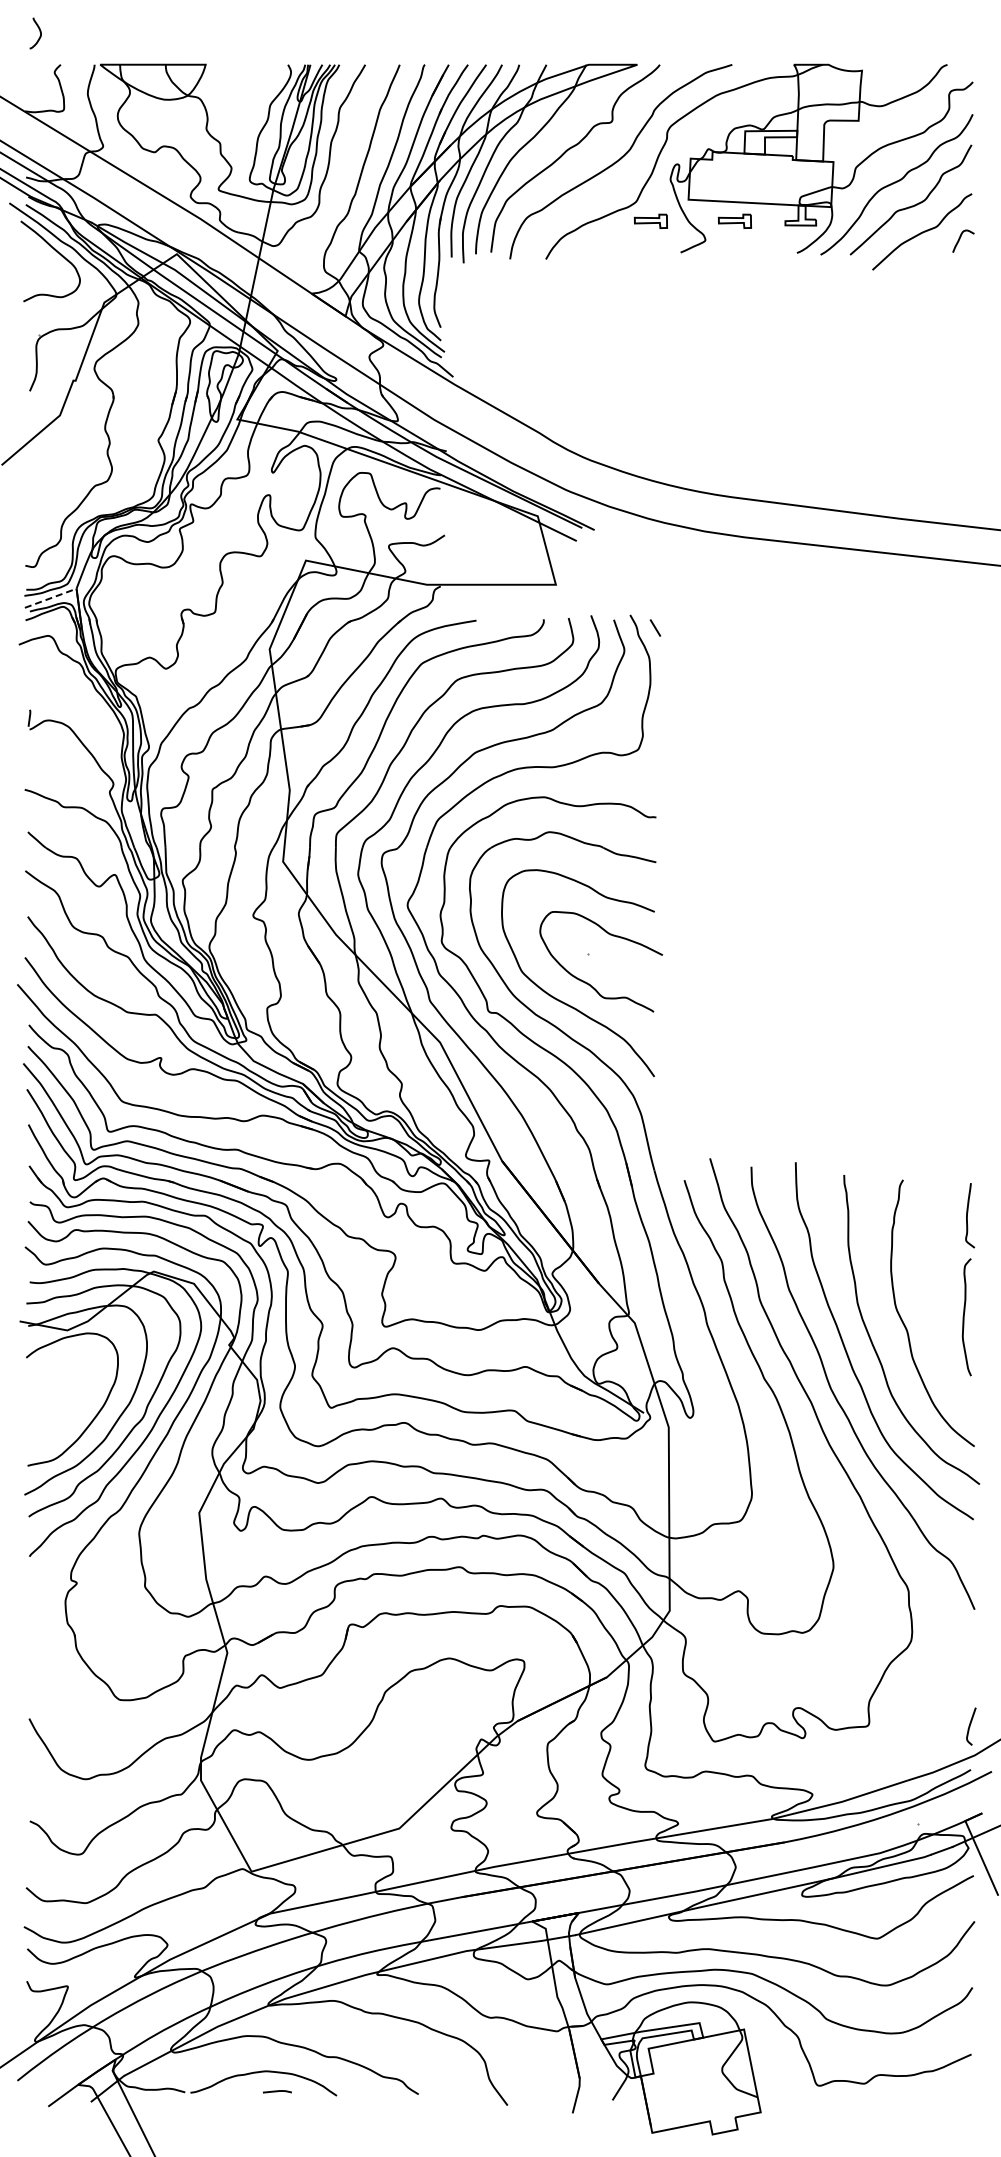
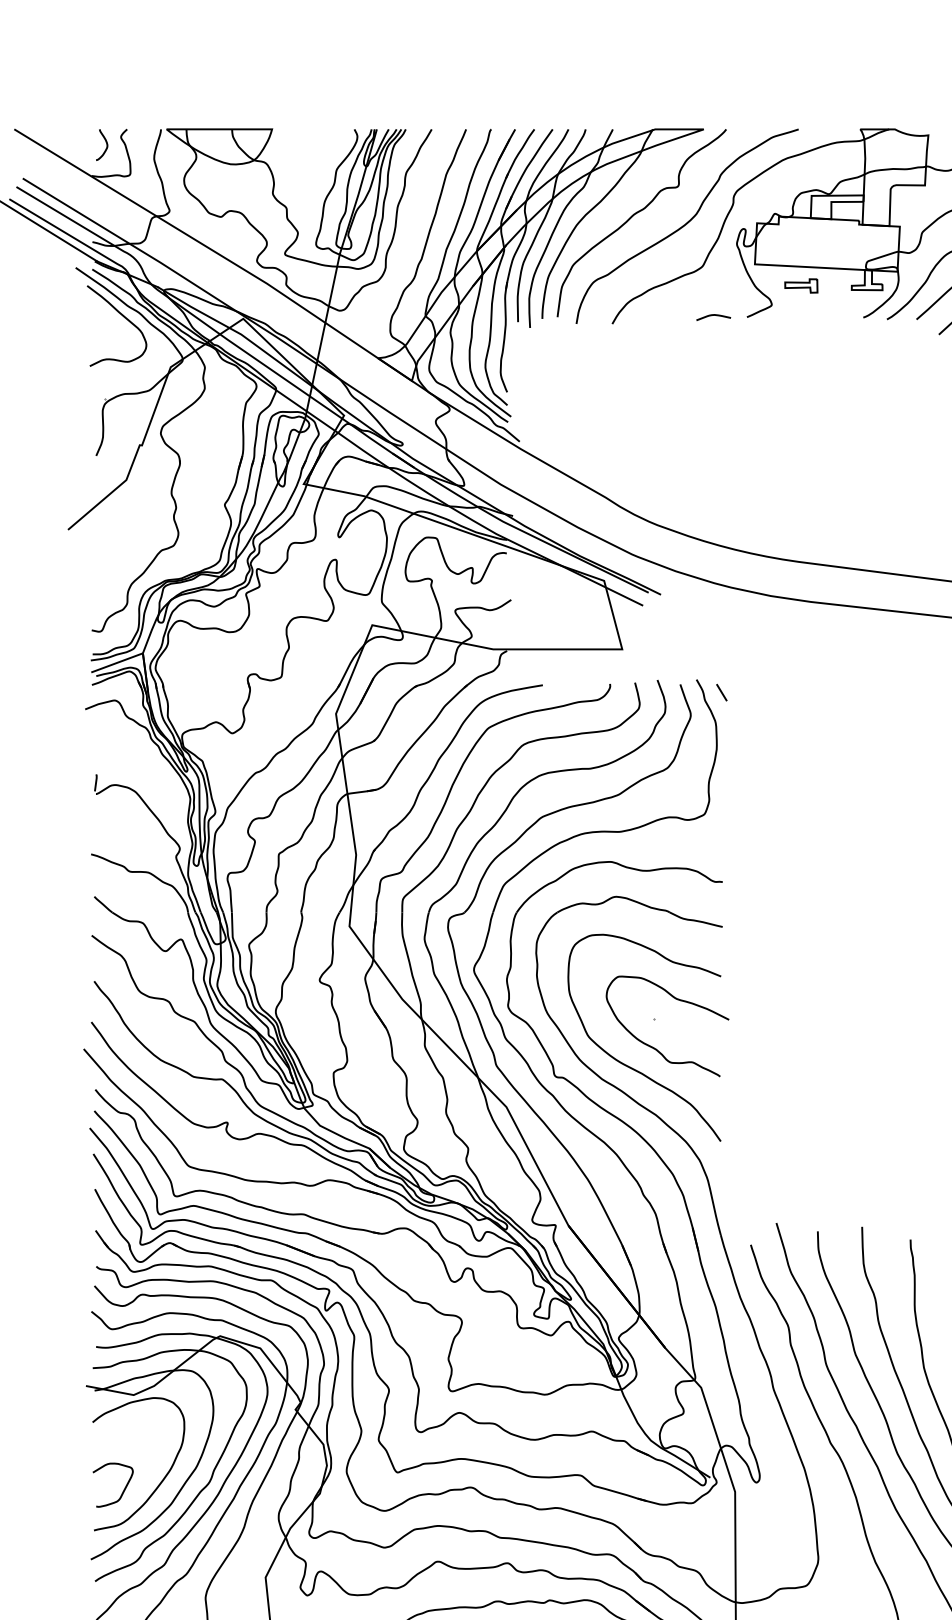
curve: (39, 32) -> (105, 144), moved
part: (650, 220) -> (716, 285), removed
curve: (647, 251) -> (713, 316), added
line: (50, 598) -> (116, 663), dashed -> solid
curve: (56, 1426) -> (122, 1491), added

